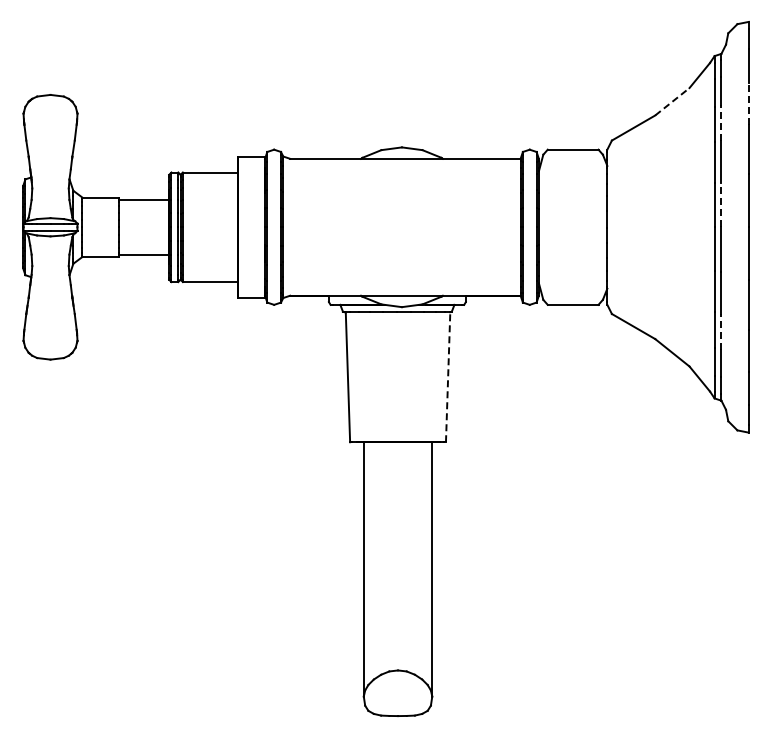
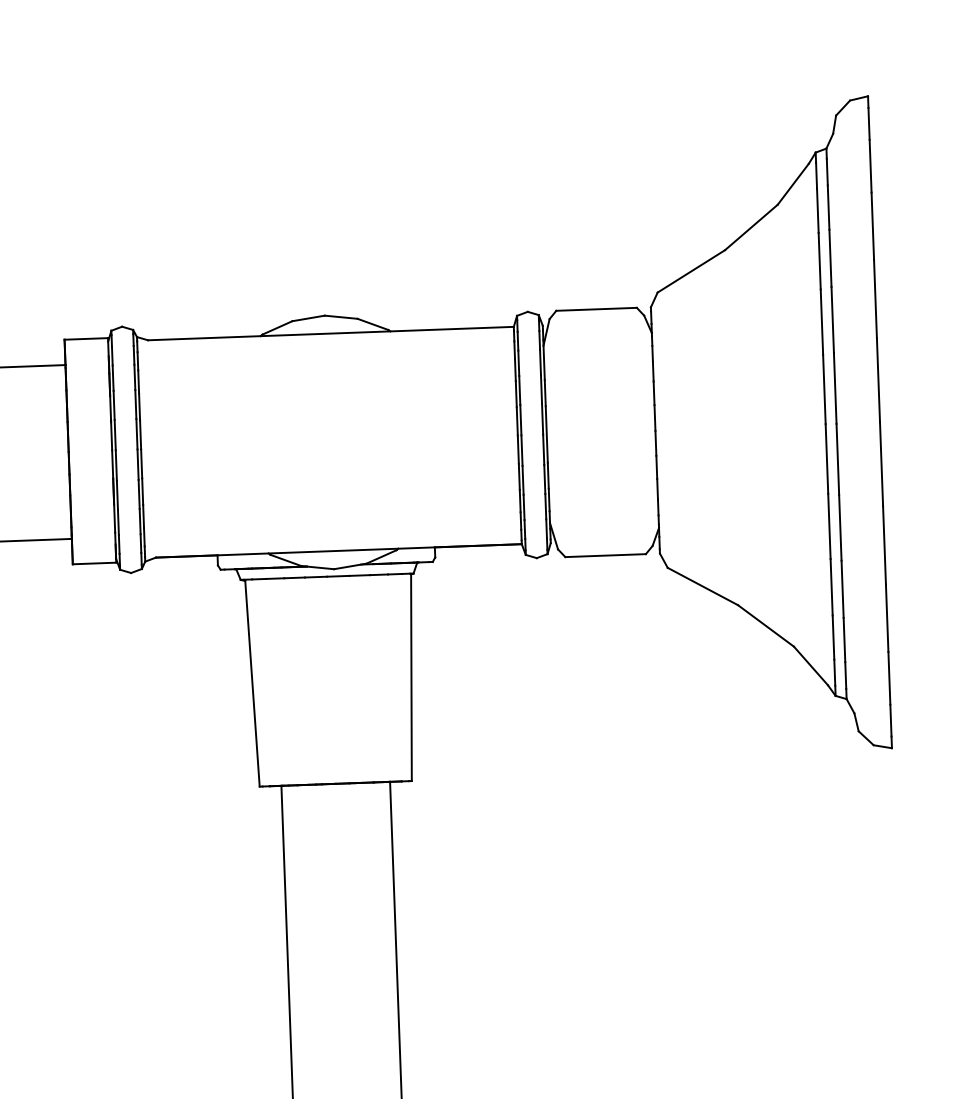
line: (672, 101) -> (751, 227), dashed -> solid
line: (748, 103) -> (872, 225), dashed -> solid
line: (721, 122) -> (830, 257), dashed -> solid
line: (721, 204) -> (835, 387), dashed -> solid
line: (721, 331) -> (842, 589), dashed -> solid
line: (448, 376) -> (412, 676), dashed -> solid

